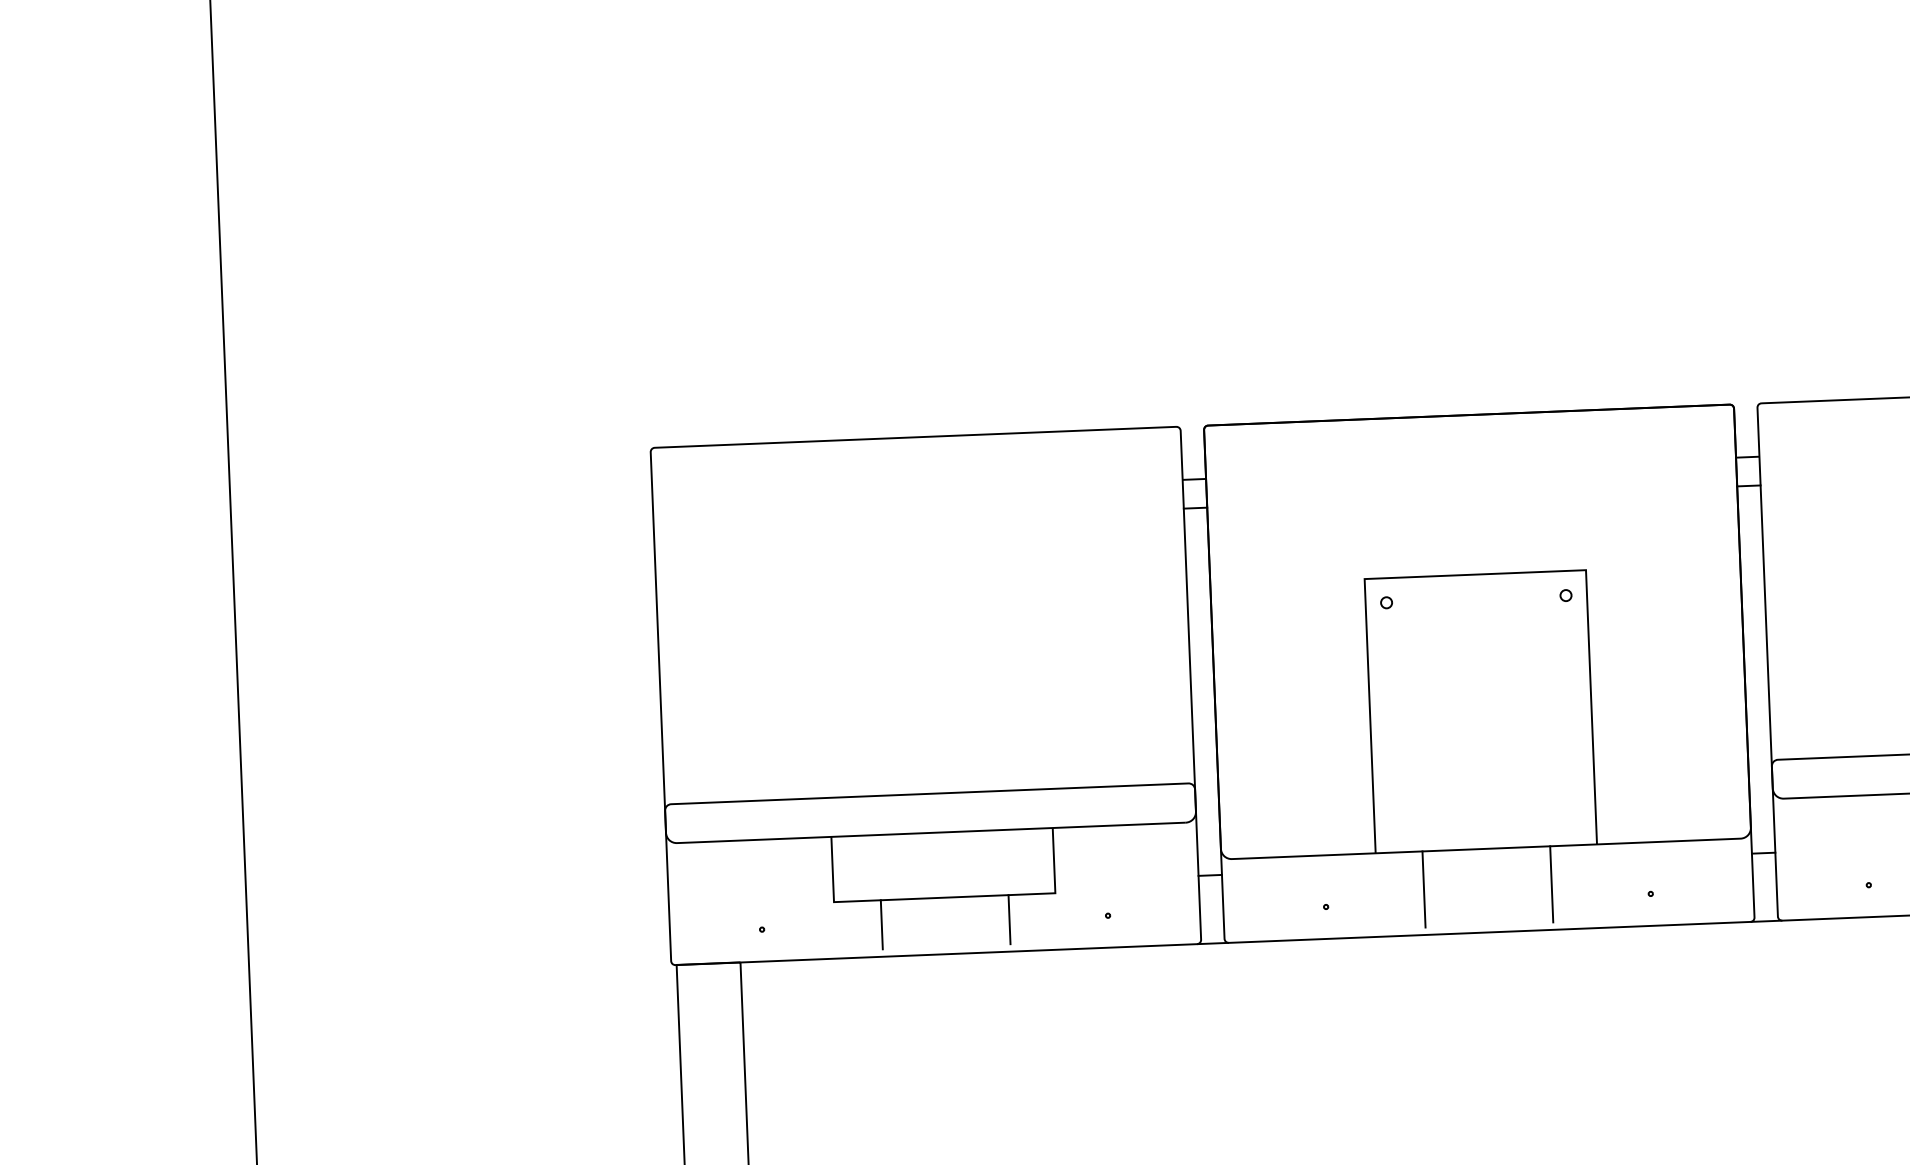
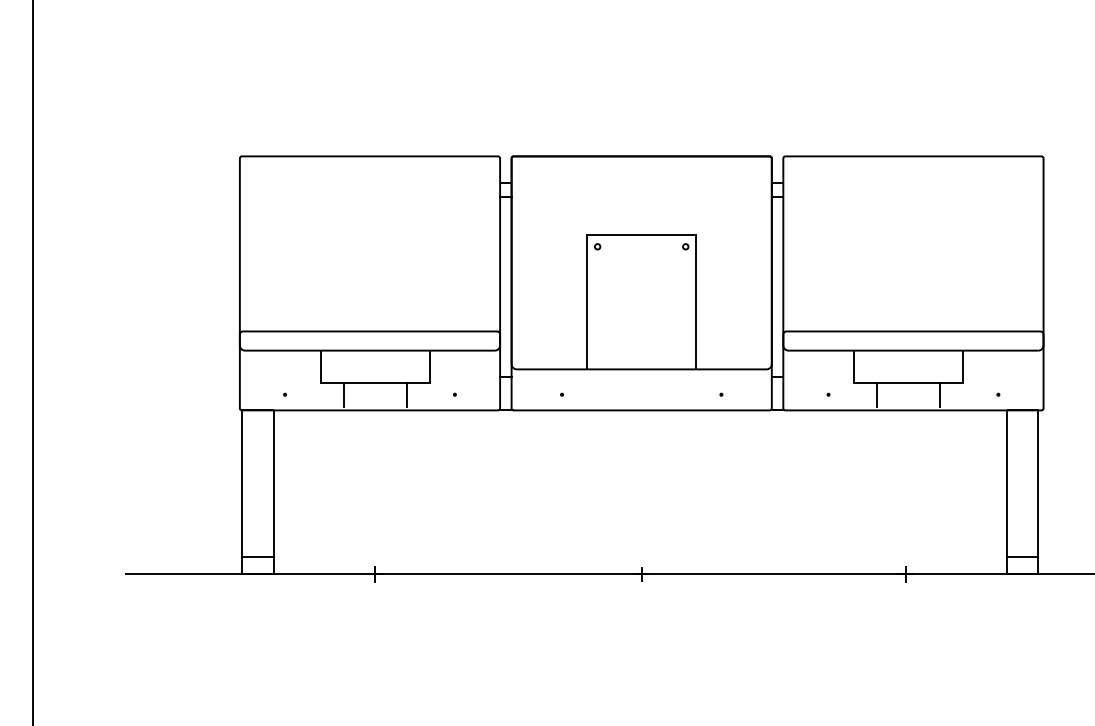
line: (1552, 883) -> (673, 387), removed
line: (1424, 888) -> (610, 387), removed

